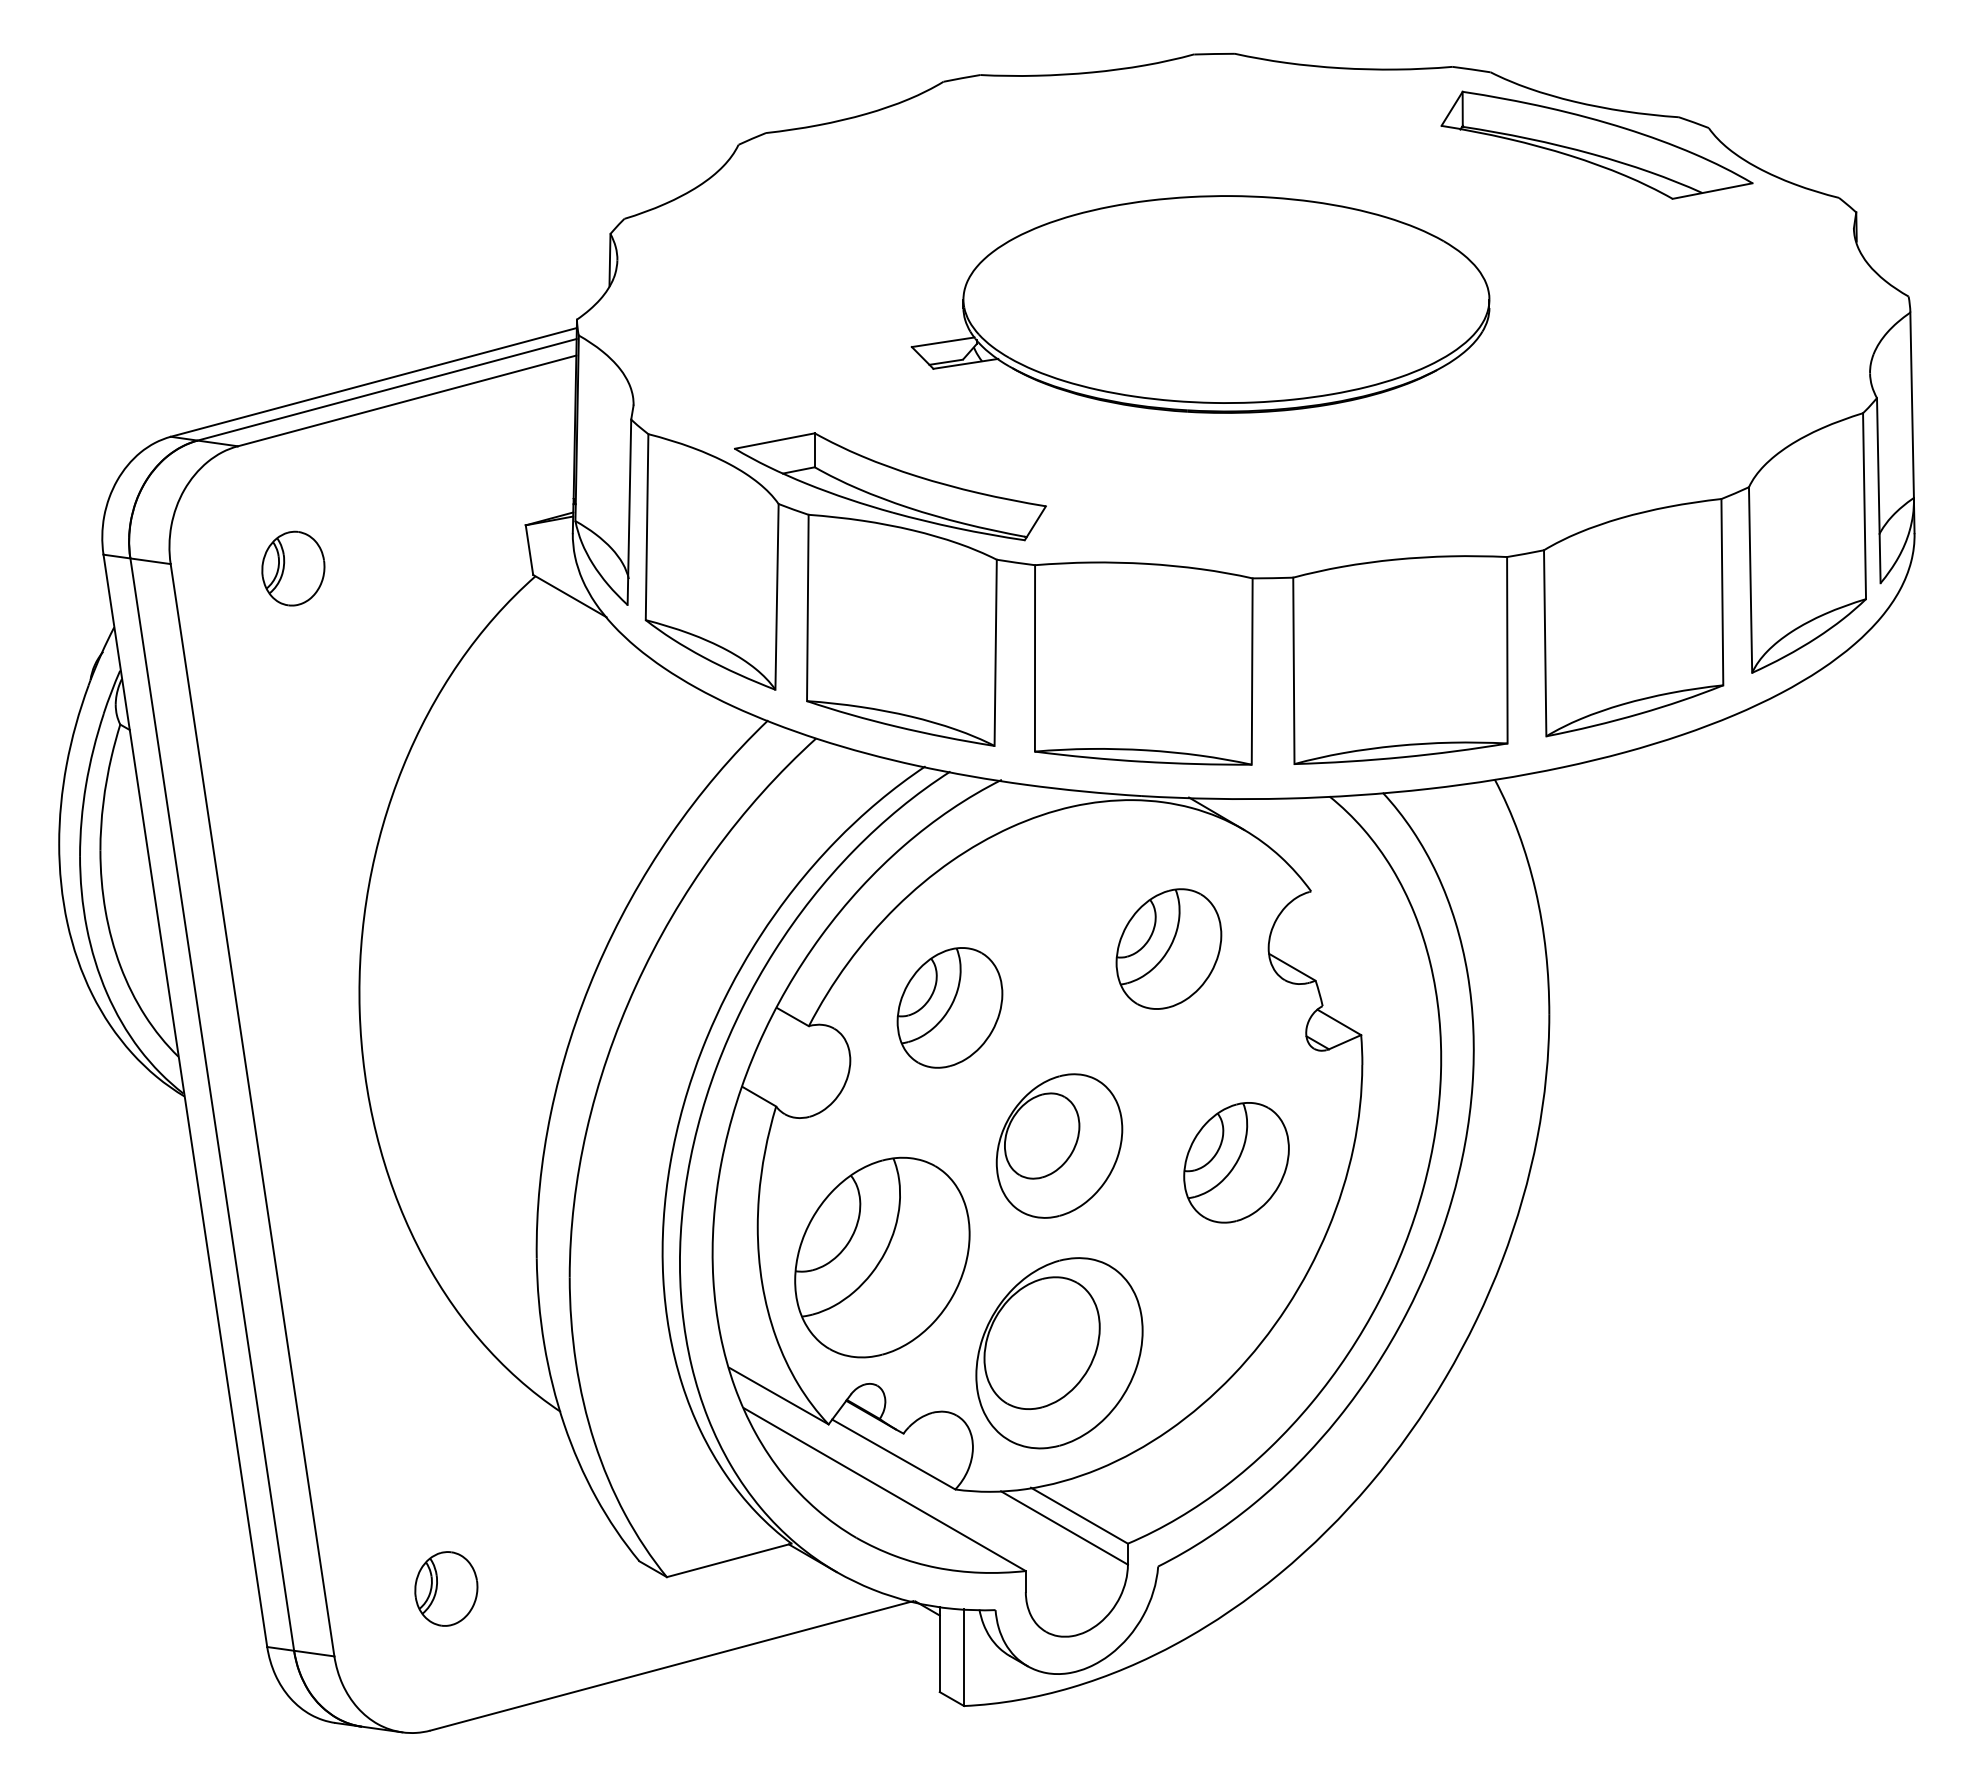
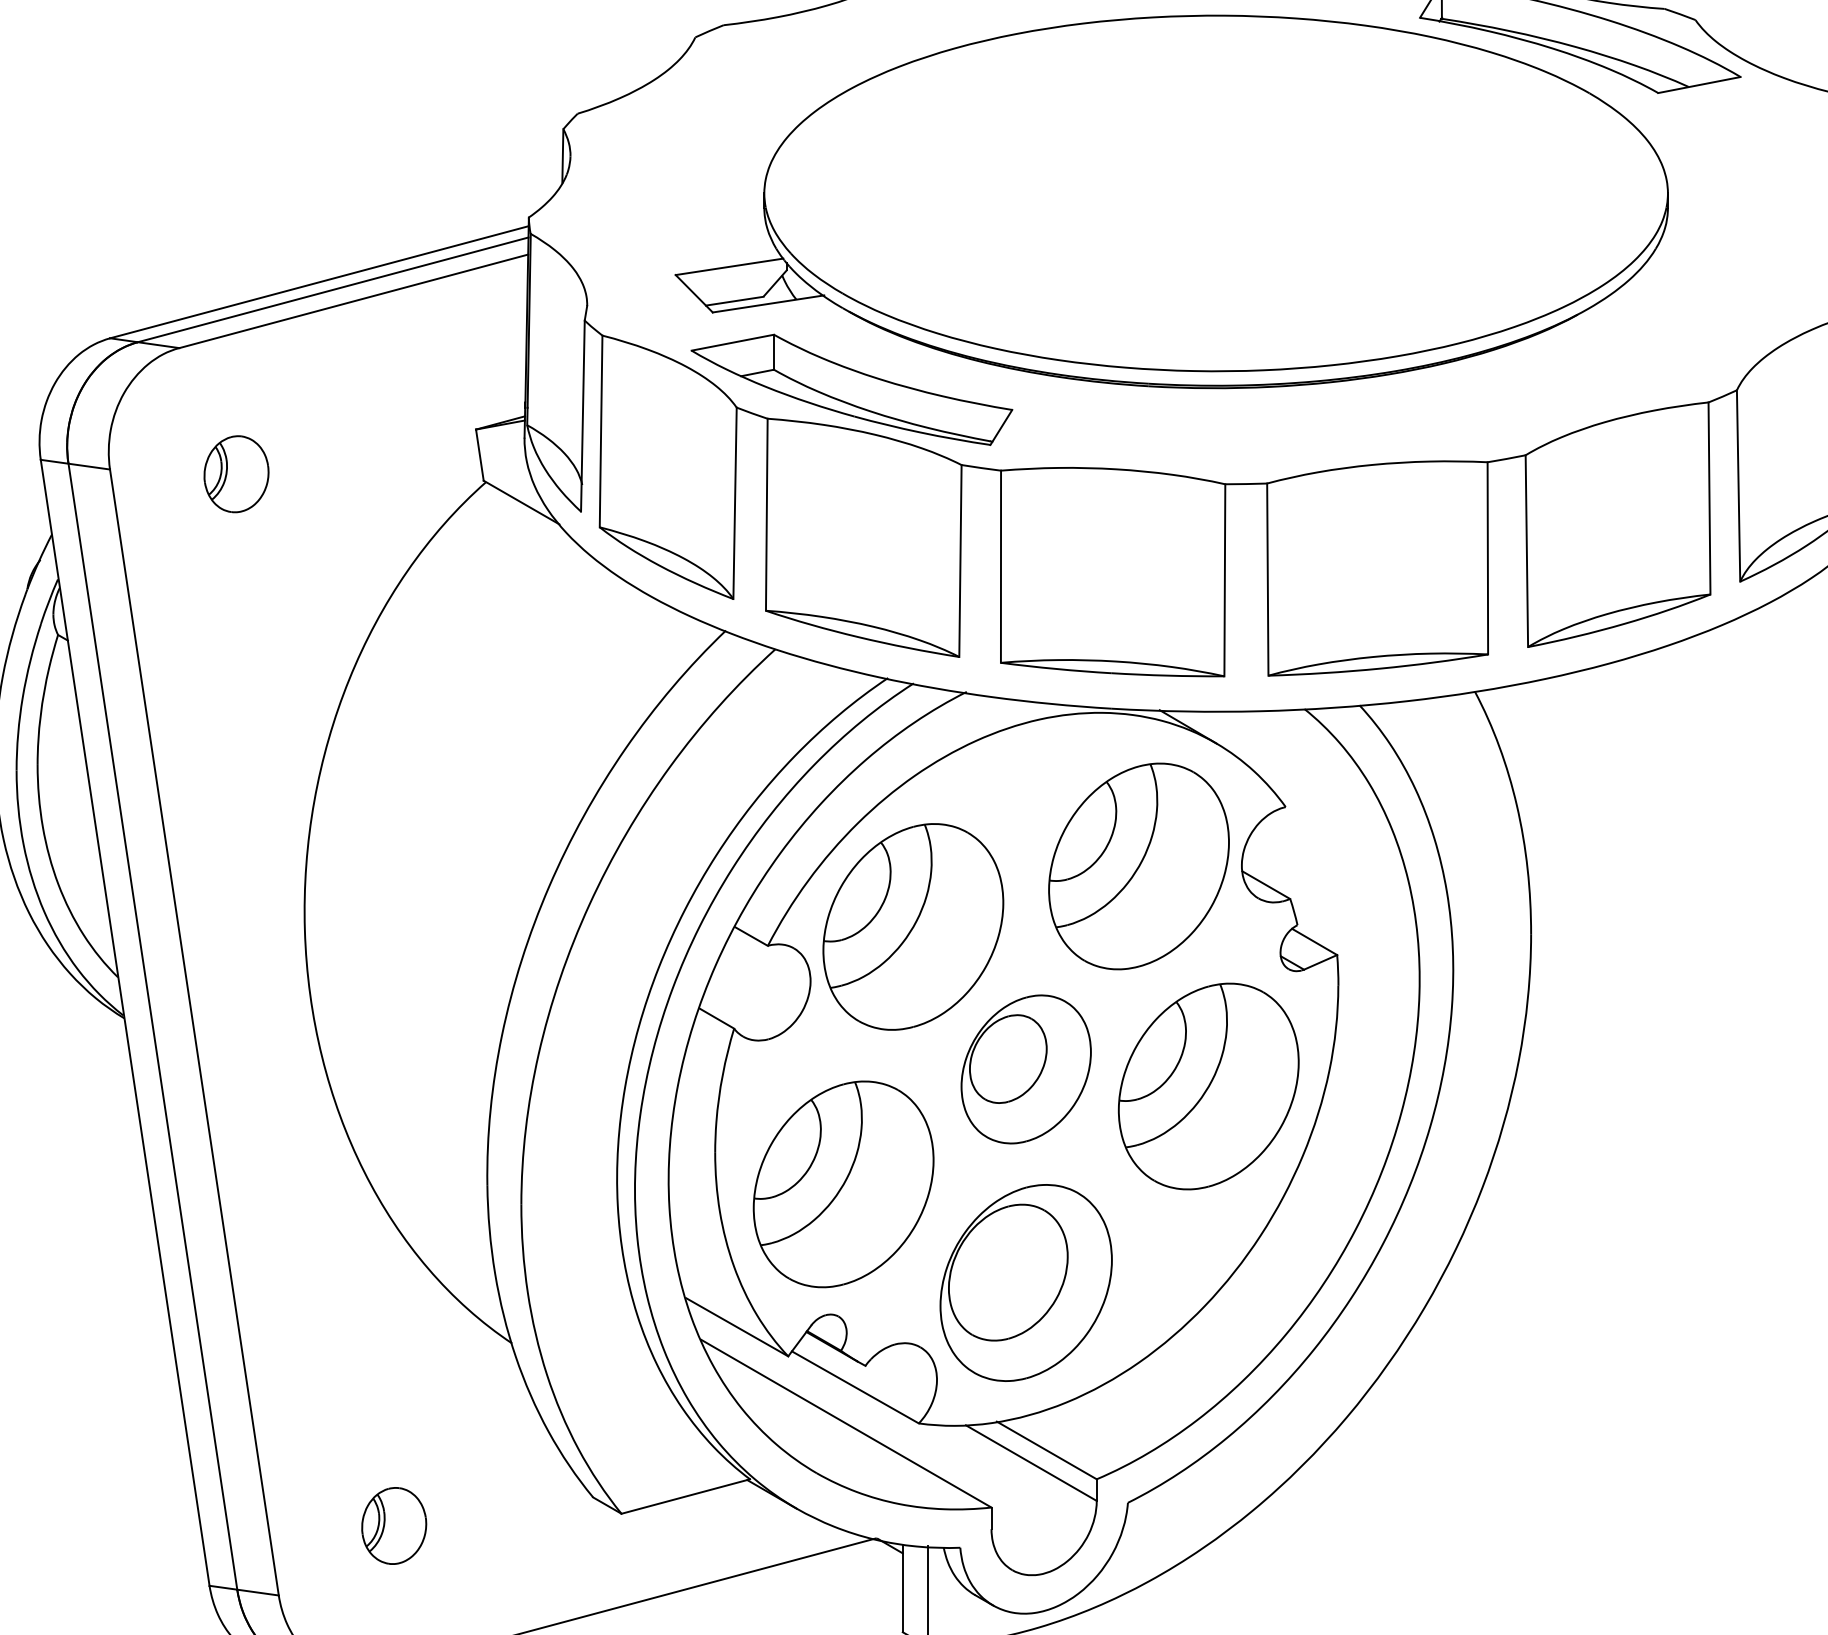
part: (1200, 304) -> (1171, 201), size x1.67
part: (1168, 948) -> (1138, 865), size x1.67
part: (949, 1007) -> (912, 926), size x1.67
part: (1236, 1162) -> (1208, 1086), size x1.67

